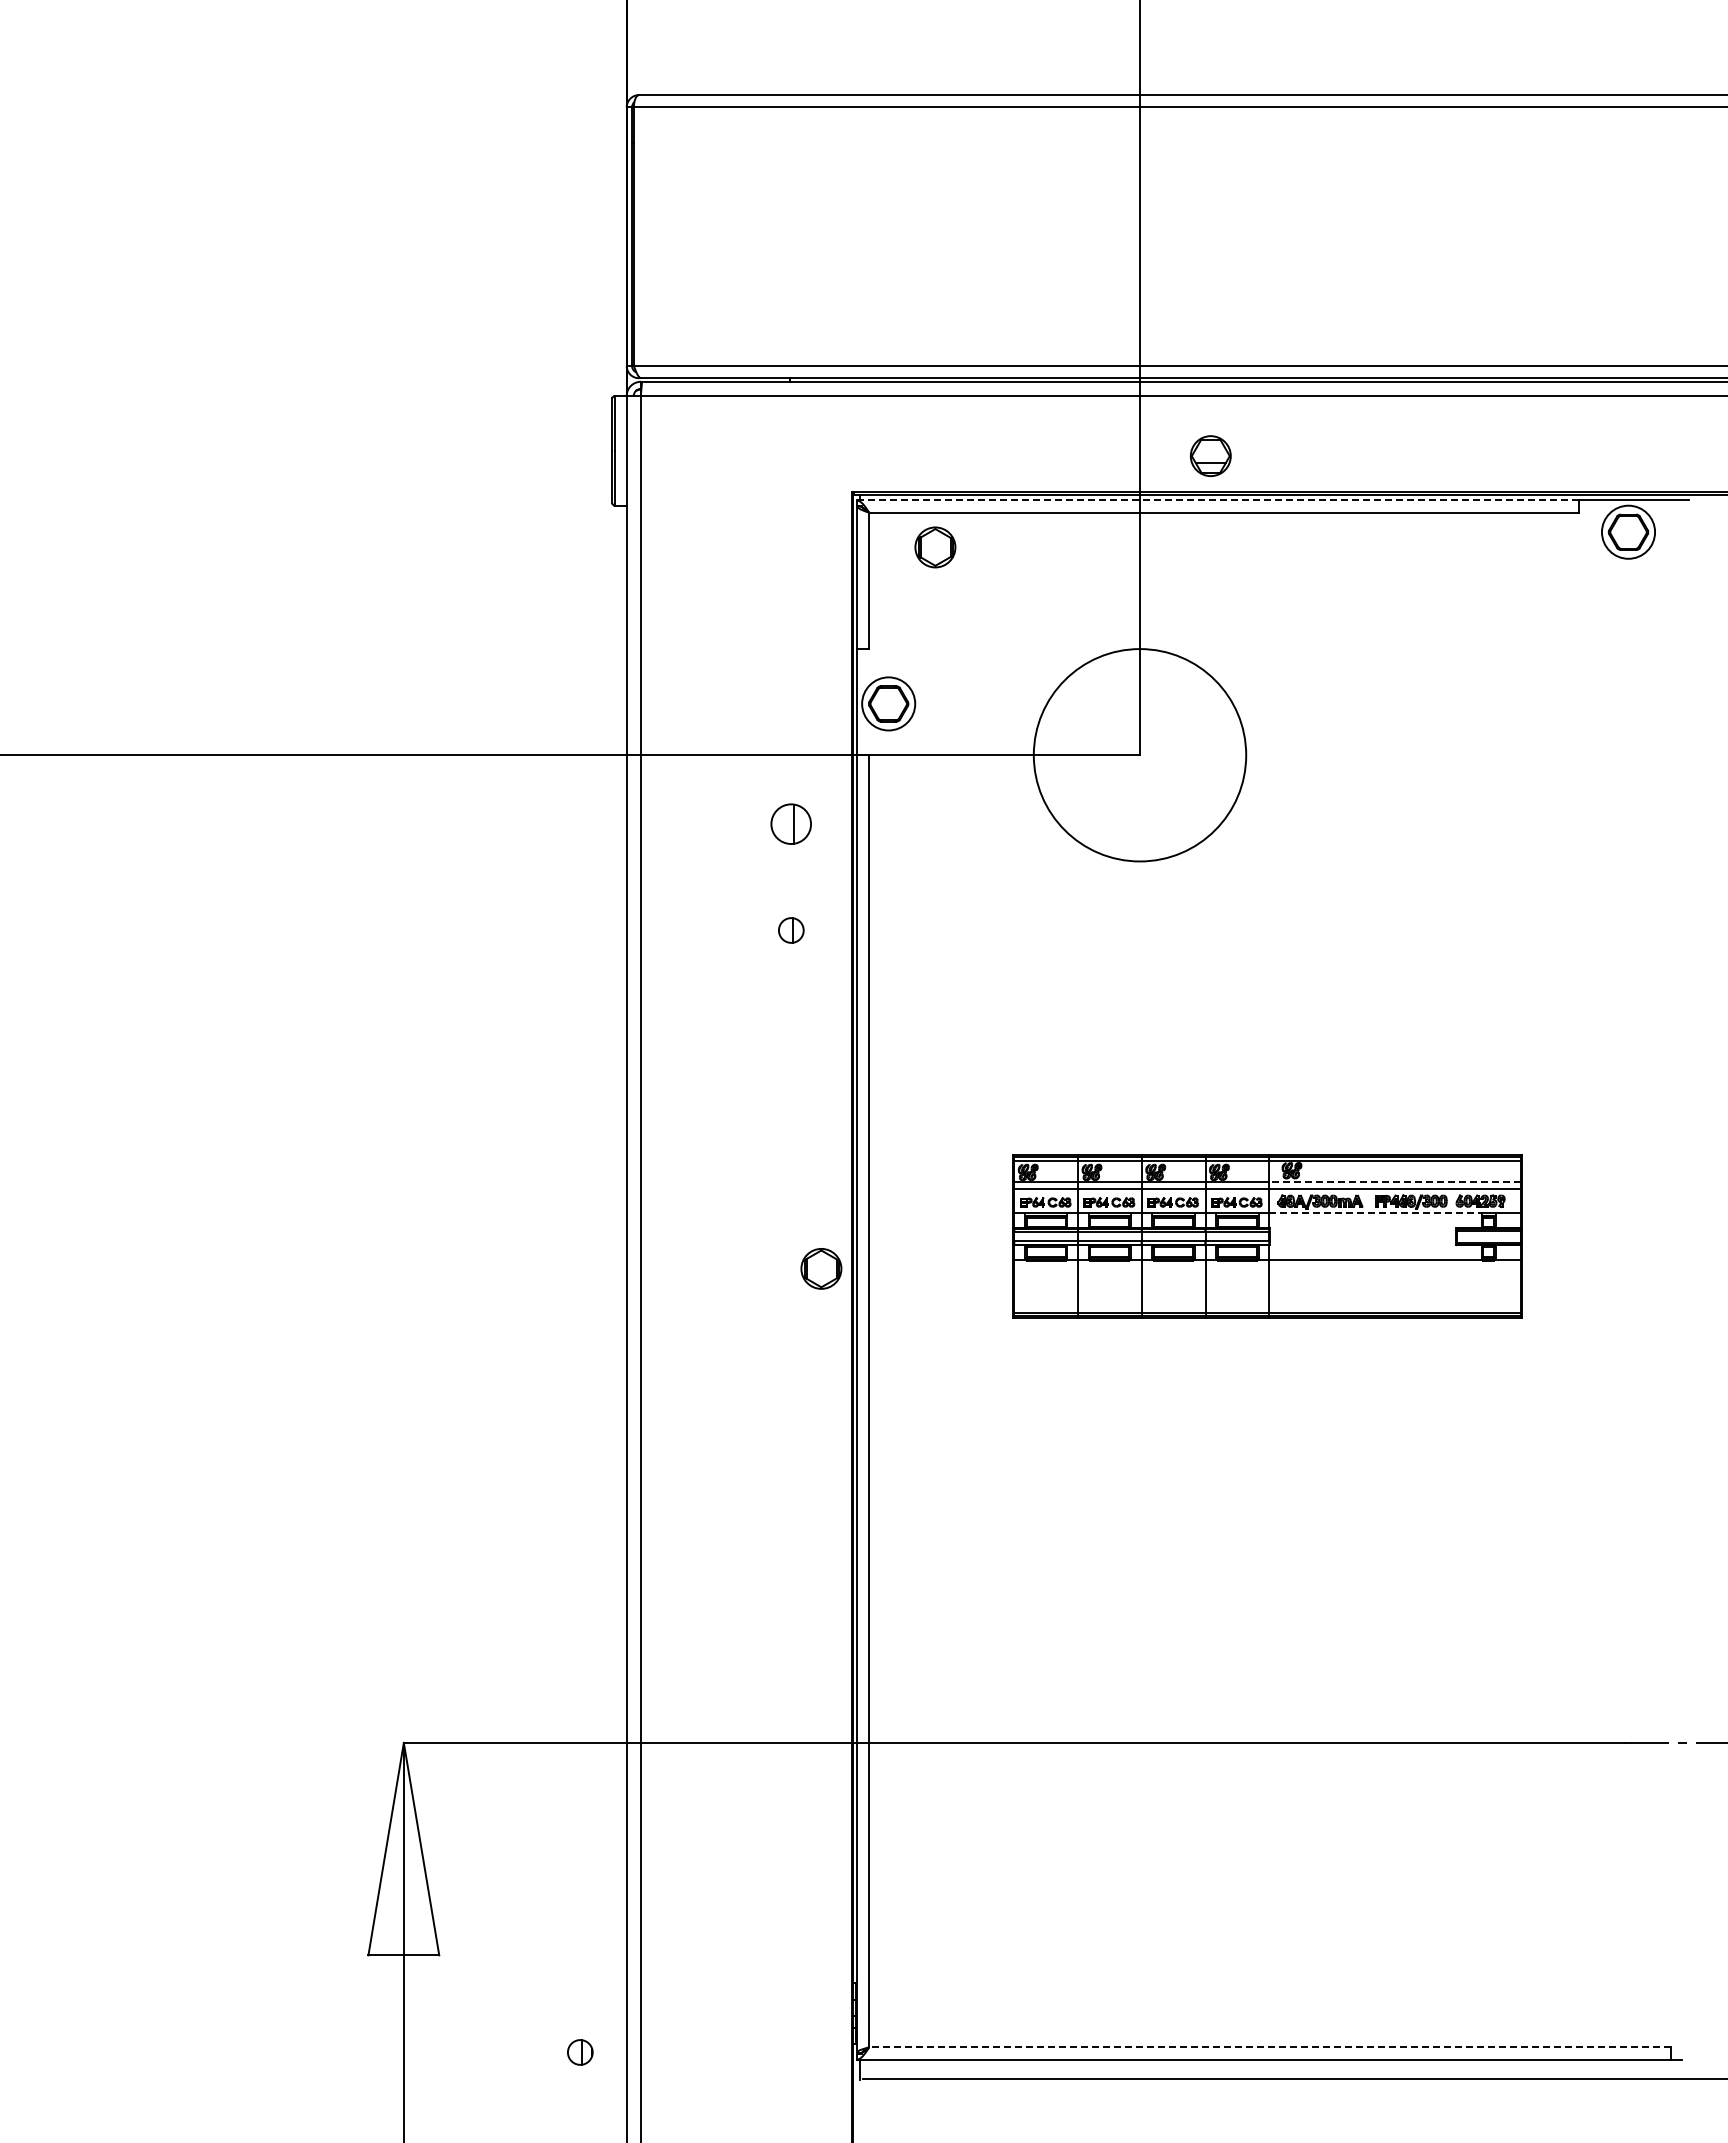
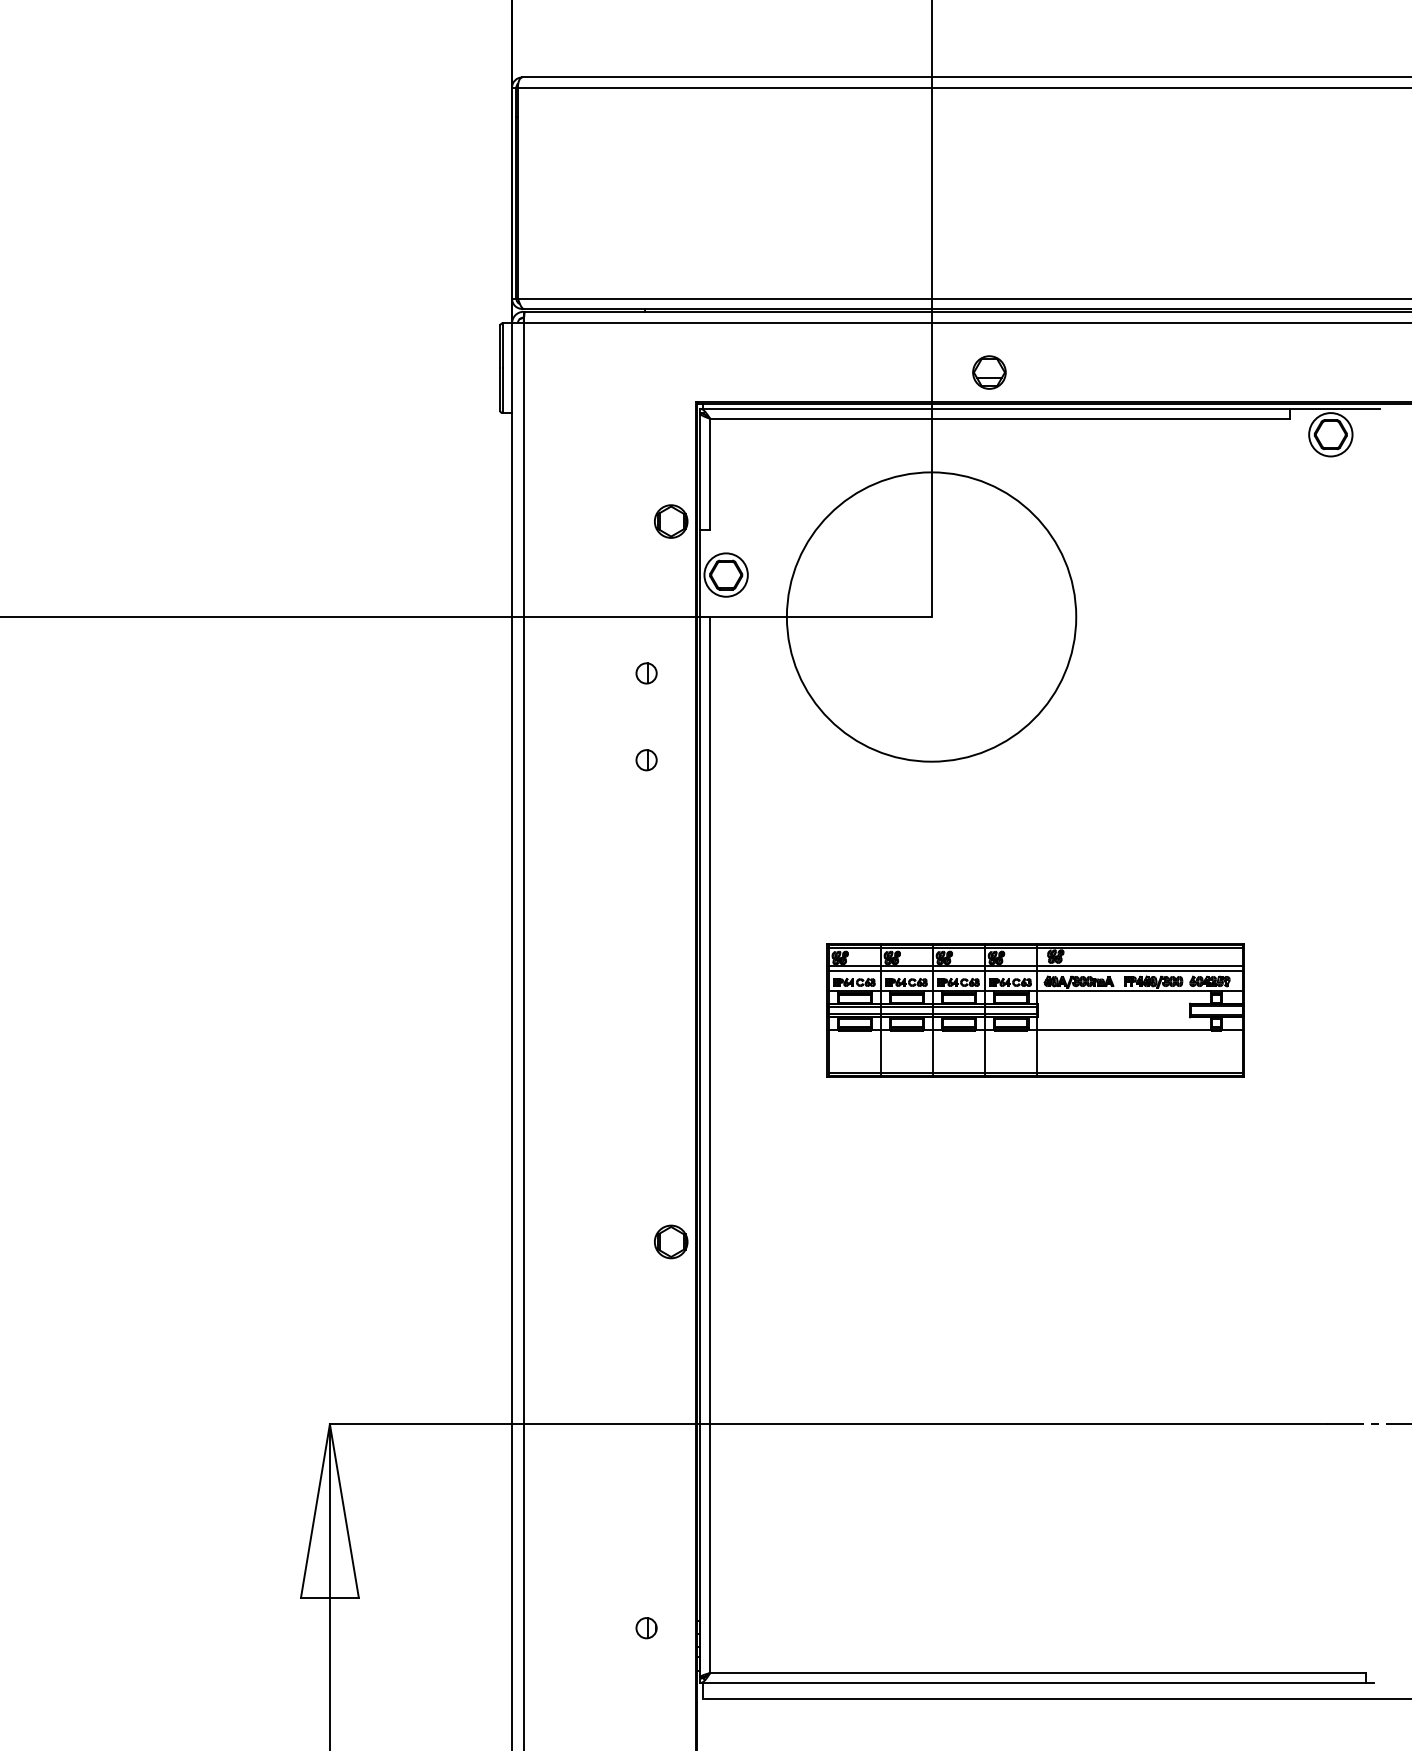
line: (1218, 500) -> (995, 408), dashed -> solid
part: (935, 547) -> (671, 521), moved
circle: (1140, 755) -> (931, 617), size x1.67
part: (791, 824) -> (646, 673), size x0.62
line: (1394, 1181) -> (1139, 965), dashed -> solid
line: (1375, 1213) -> (1124, 991), dashed -> solid
part: (821, 1268) -> (671, 1241), moved
line: (1270, 2047) -> (1038, 1673), dashed -> solid
part: (580, 2052) -> (646, 1628), moved

